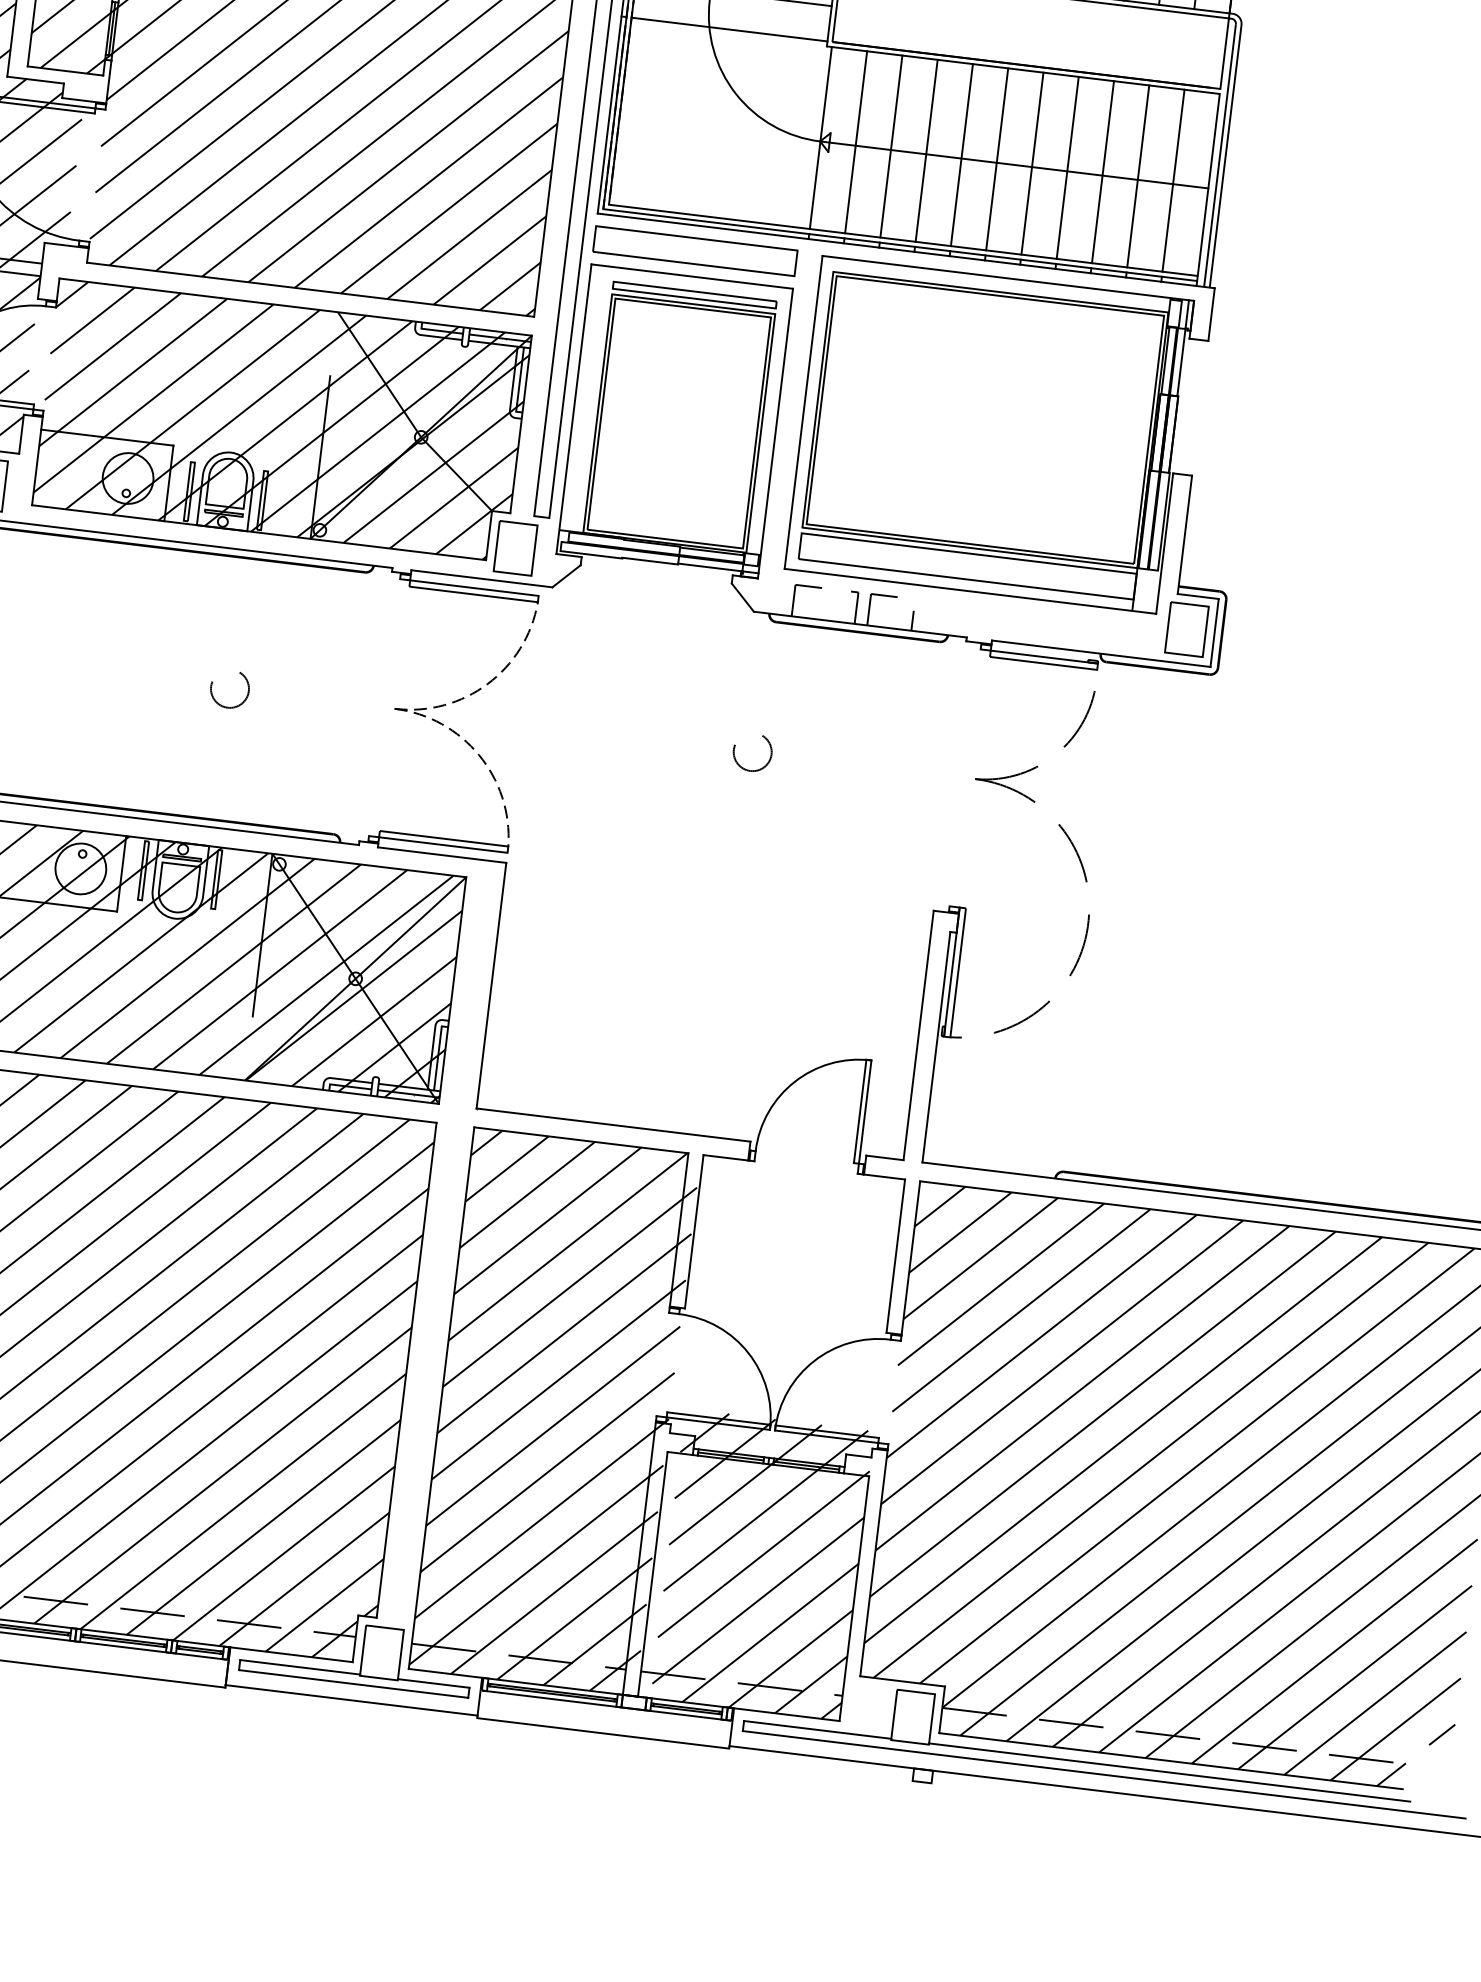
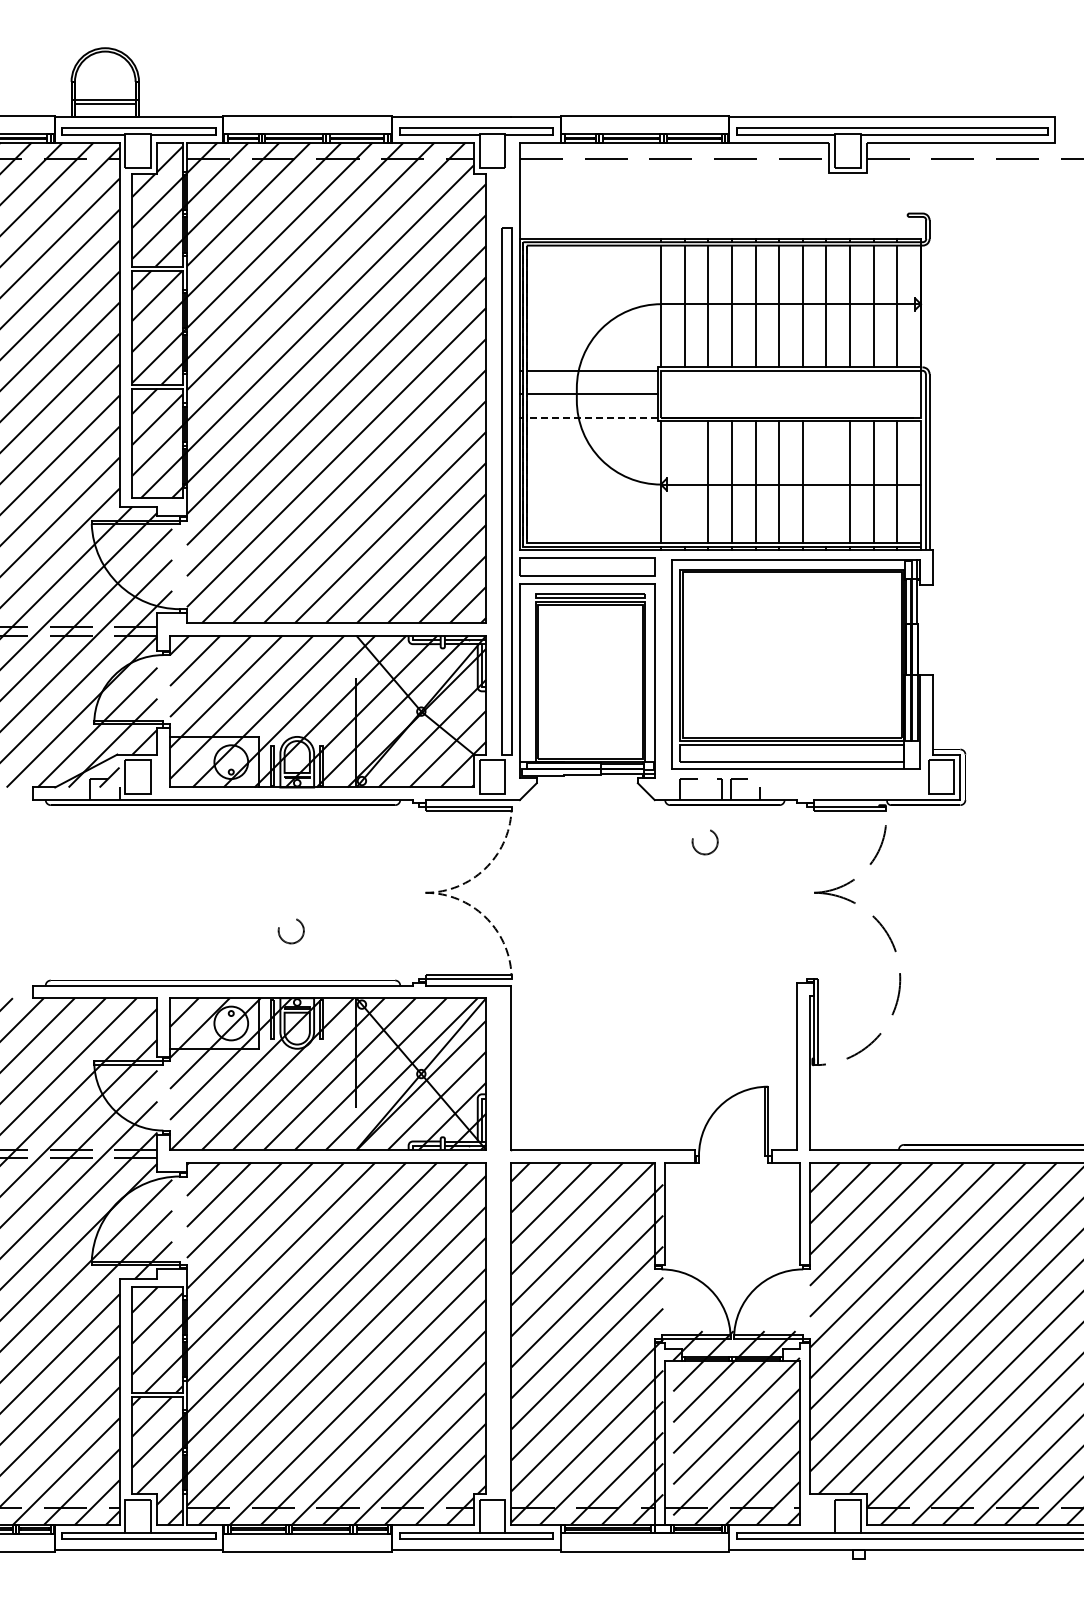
line: (729, 30) -> (592, 418), solid -> dashed
line: (855, 142) -> (684, 482), removed
line: (1067, 168) -> (826, 482), removed
circle: (228, 689) -> (290, 931), moved
circle: (751, 753) -> (704, 842), moved

